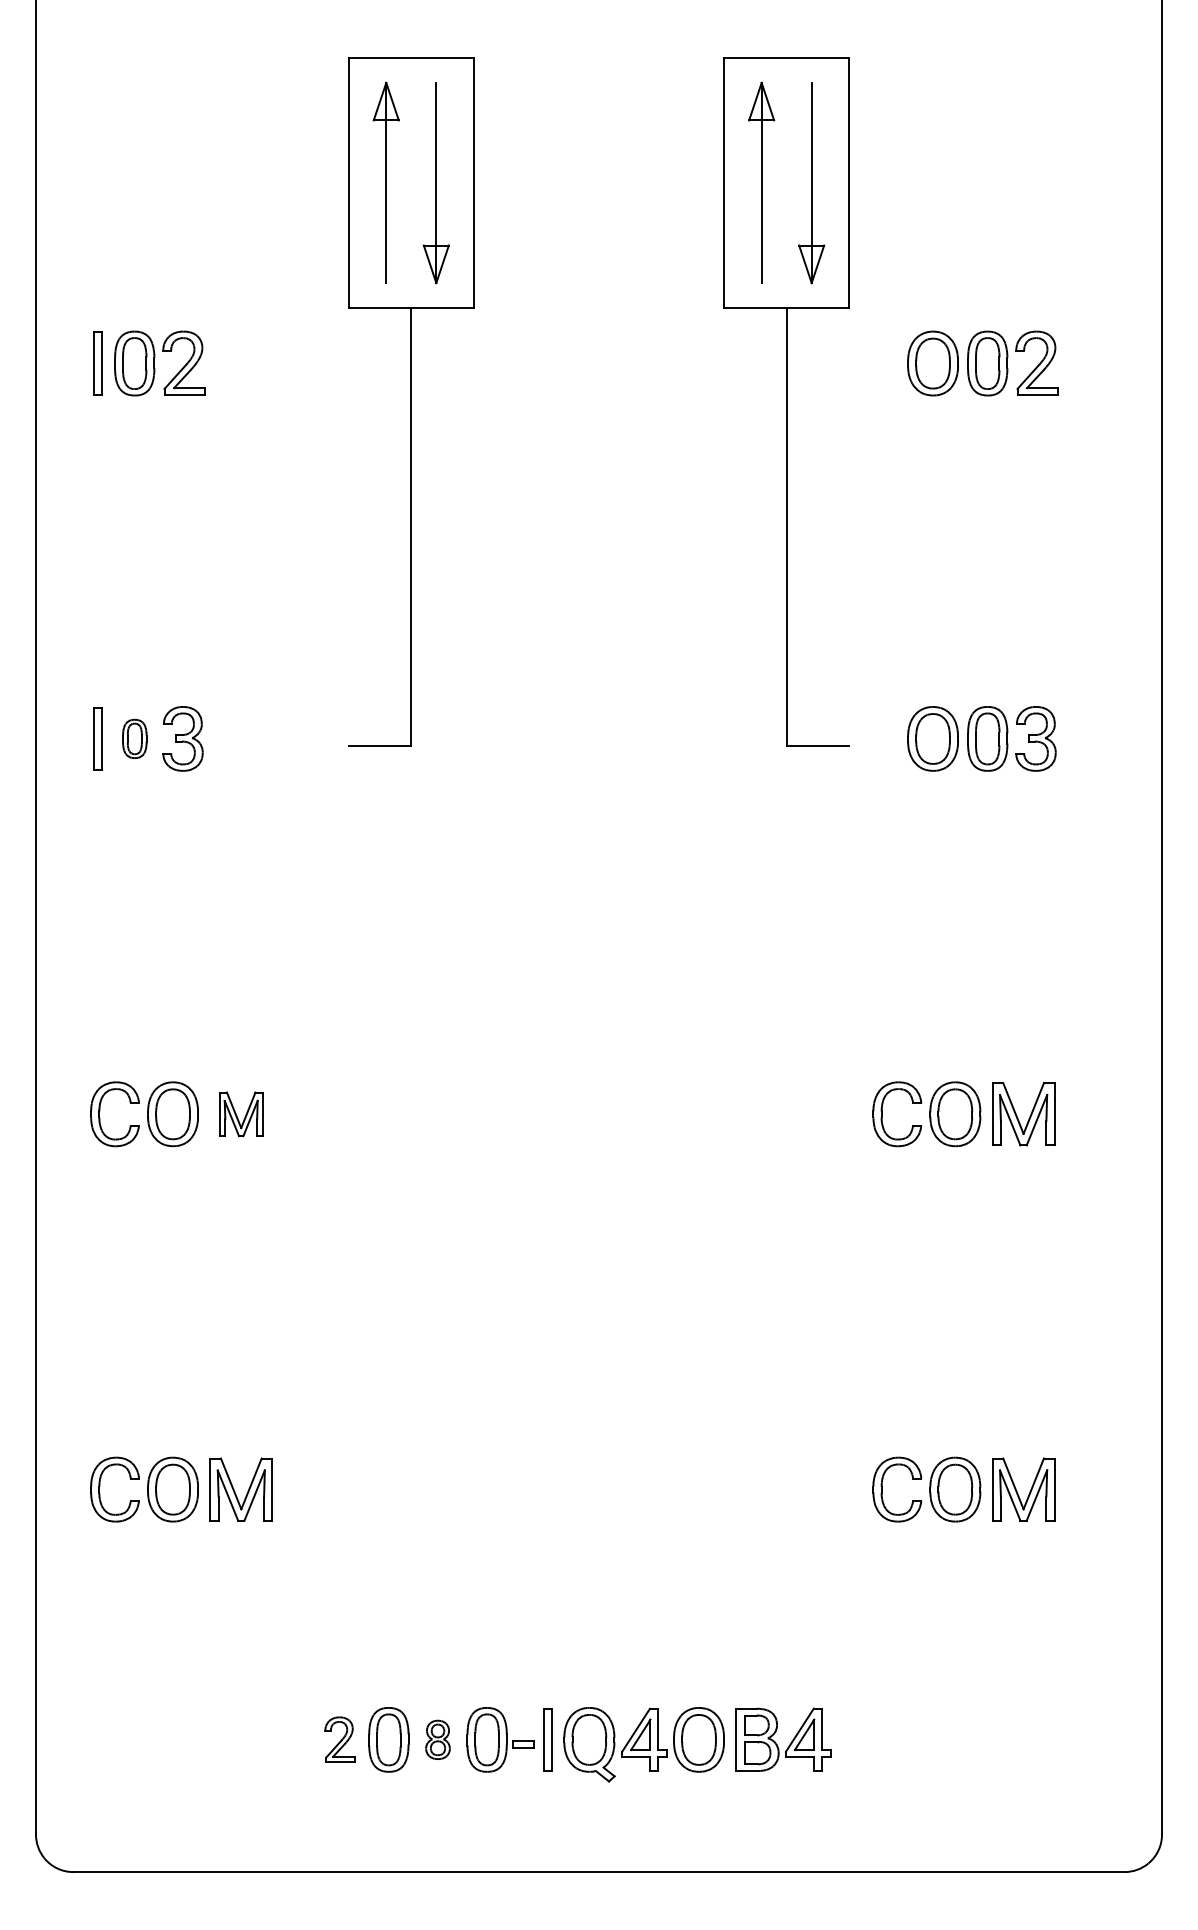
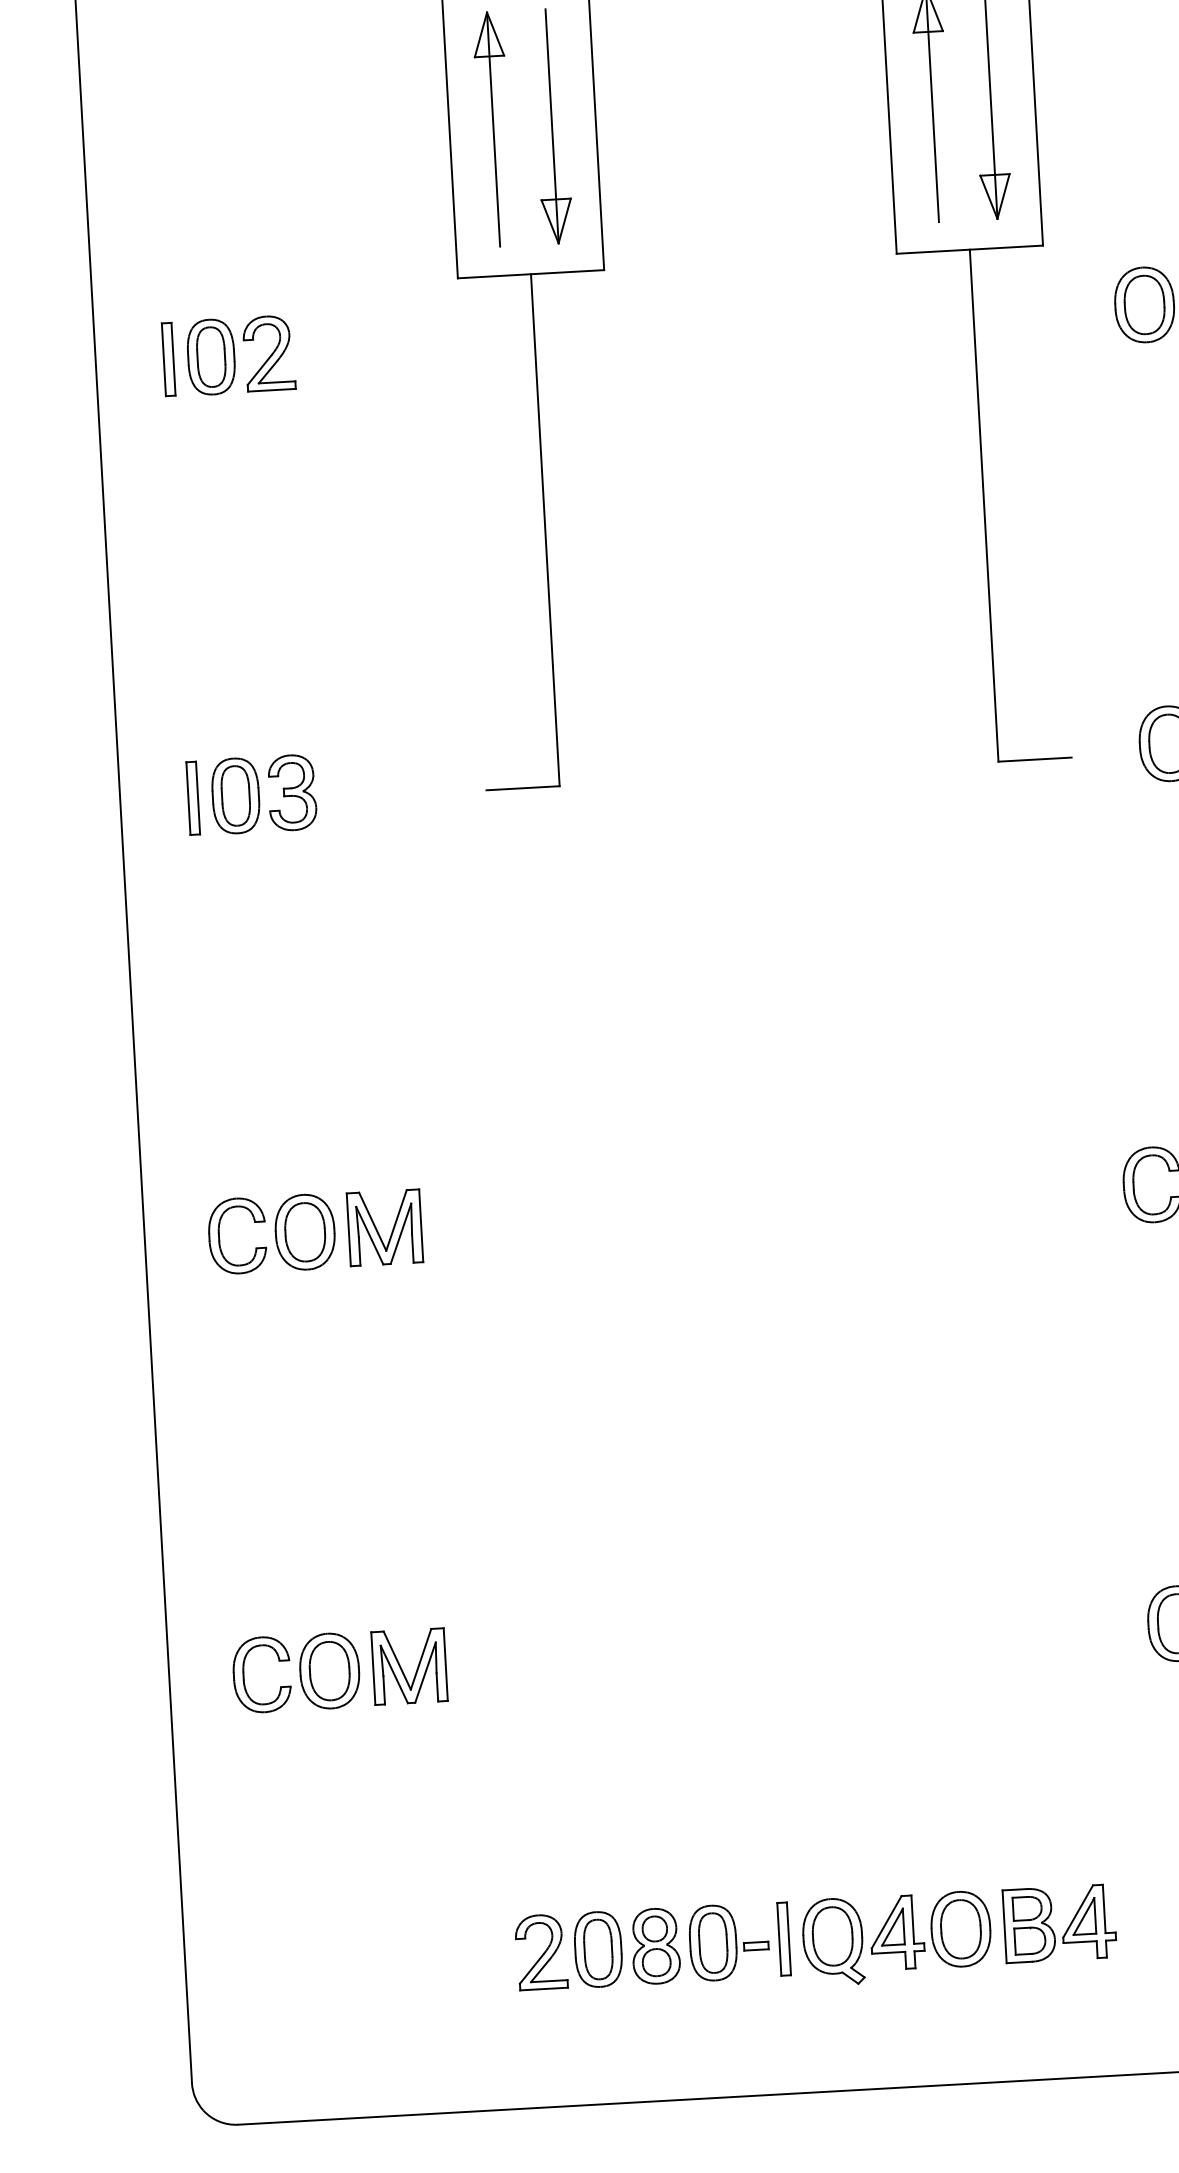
part: (134, 738) -> (235, 795), size x1.67
part: (240, 1114) -> (384, 1228), size x1.43
part: (339, 1739) -> (540, 1952), size x1.43
part: (437, 1739) -> (655, 1945), size x1.67

